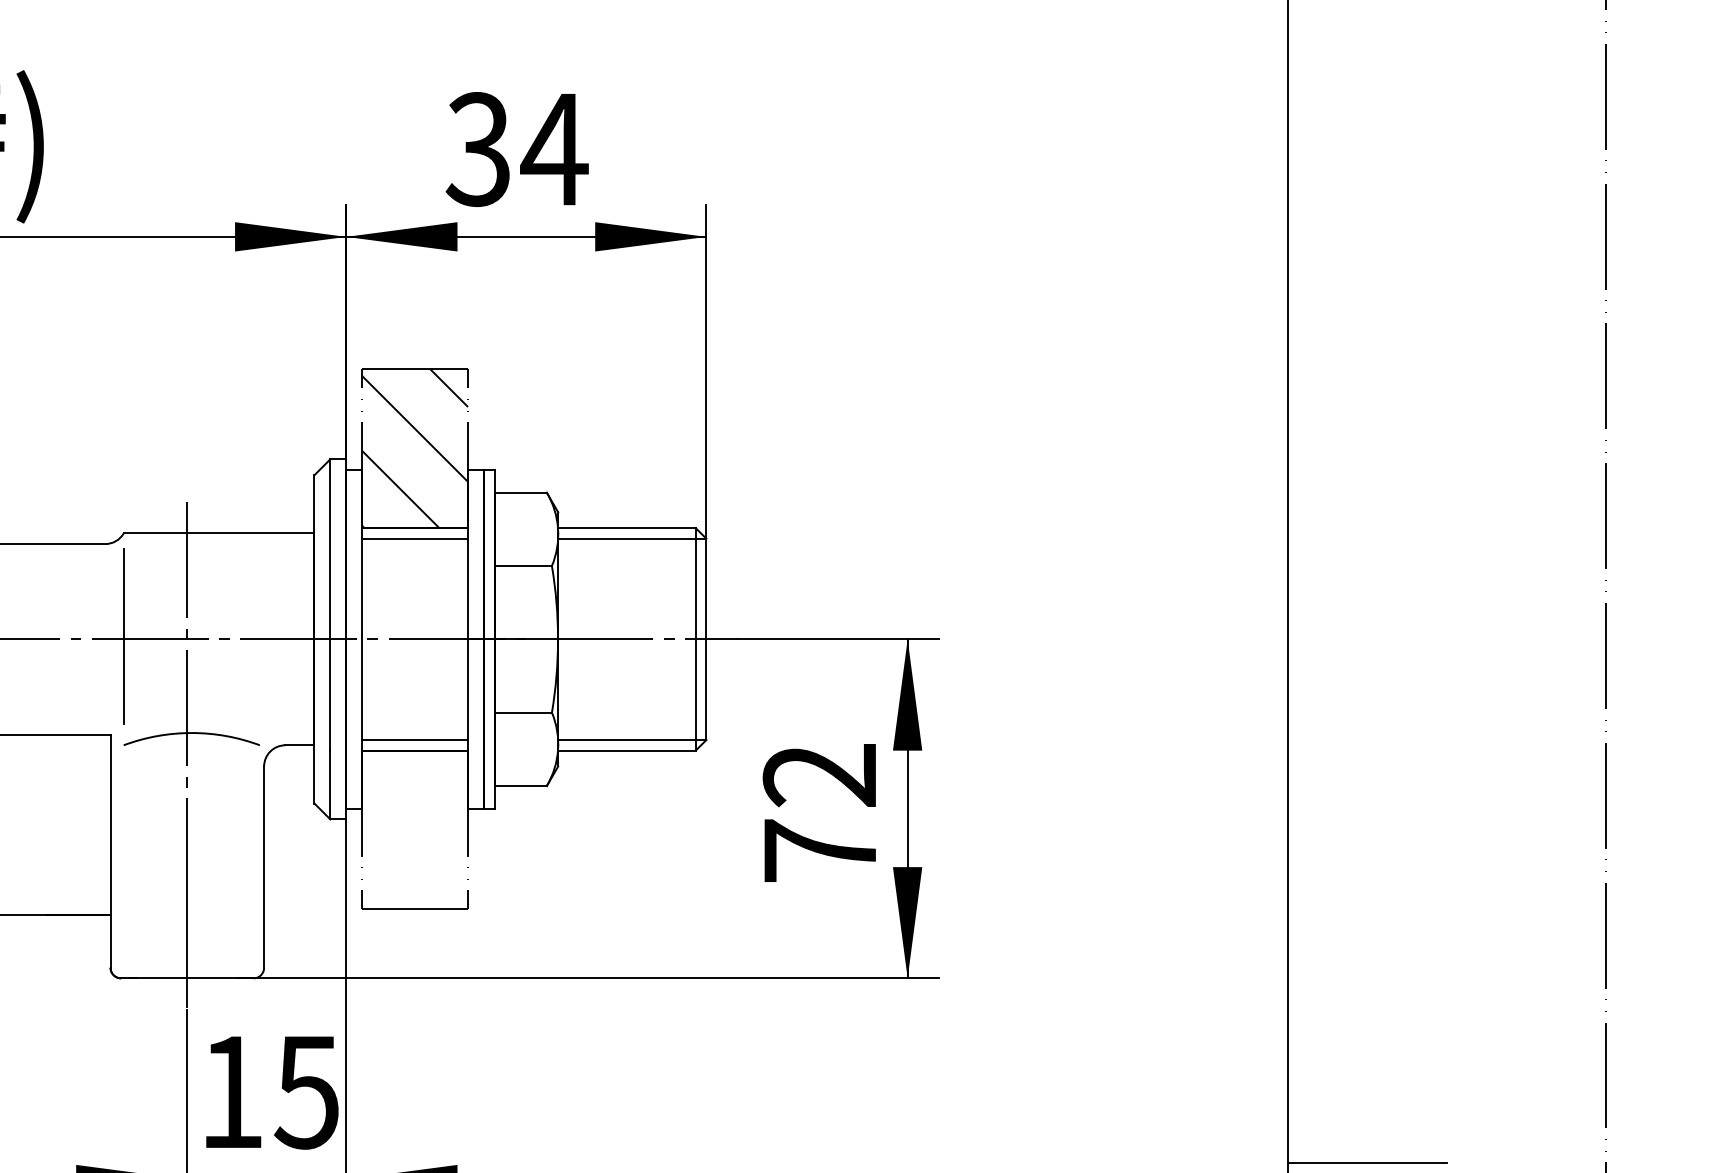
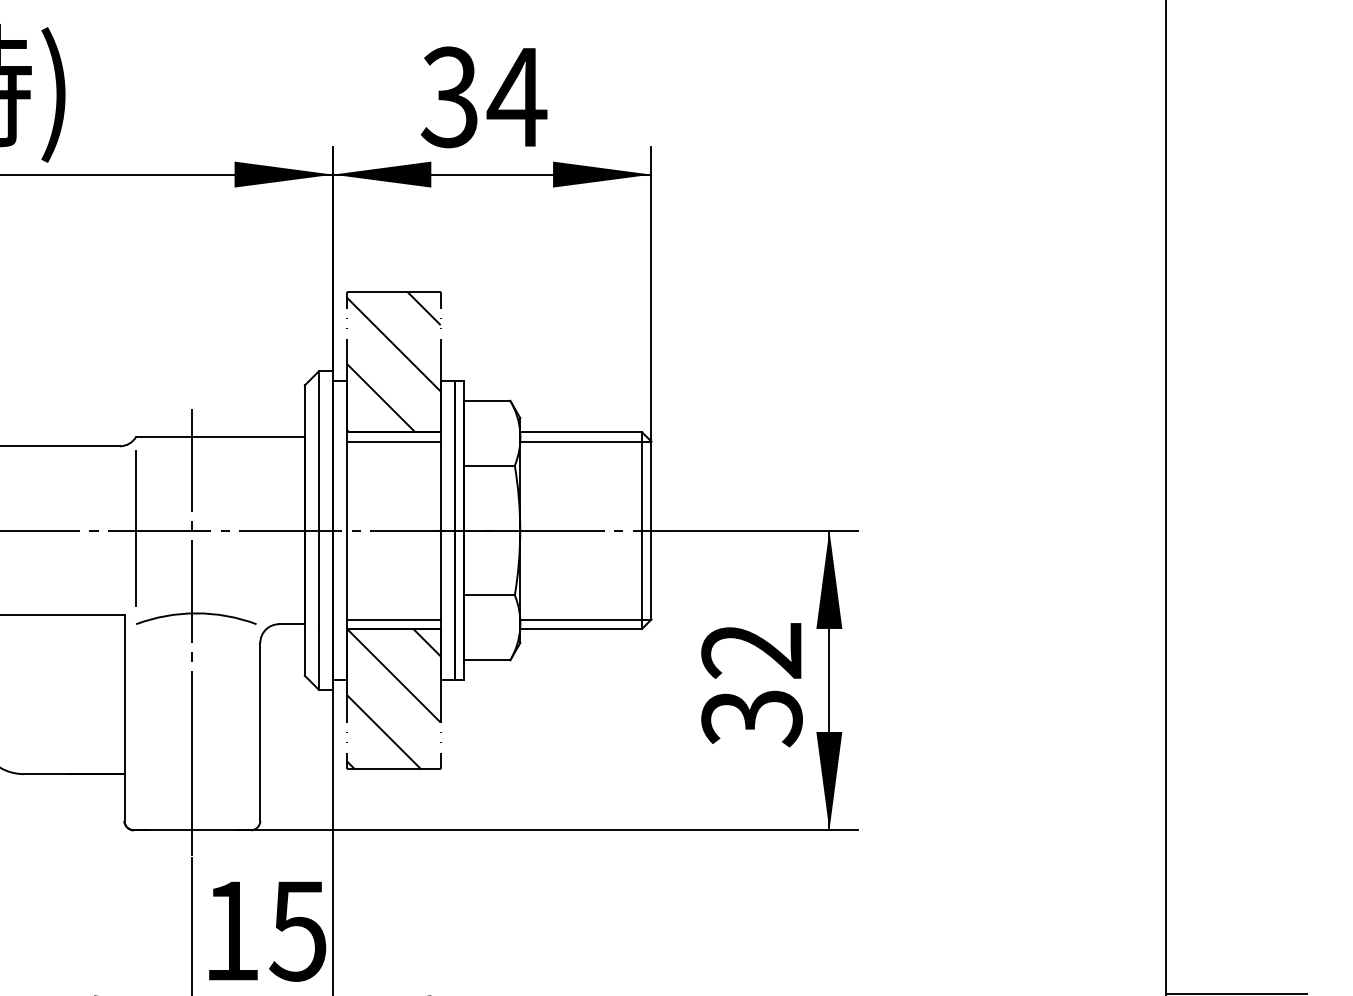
hatch: (415, 829) -> (394, 698), added
text: (819, 851) -> (751, 718), 72 -> 32

